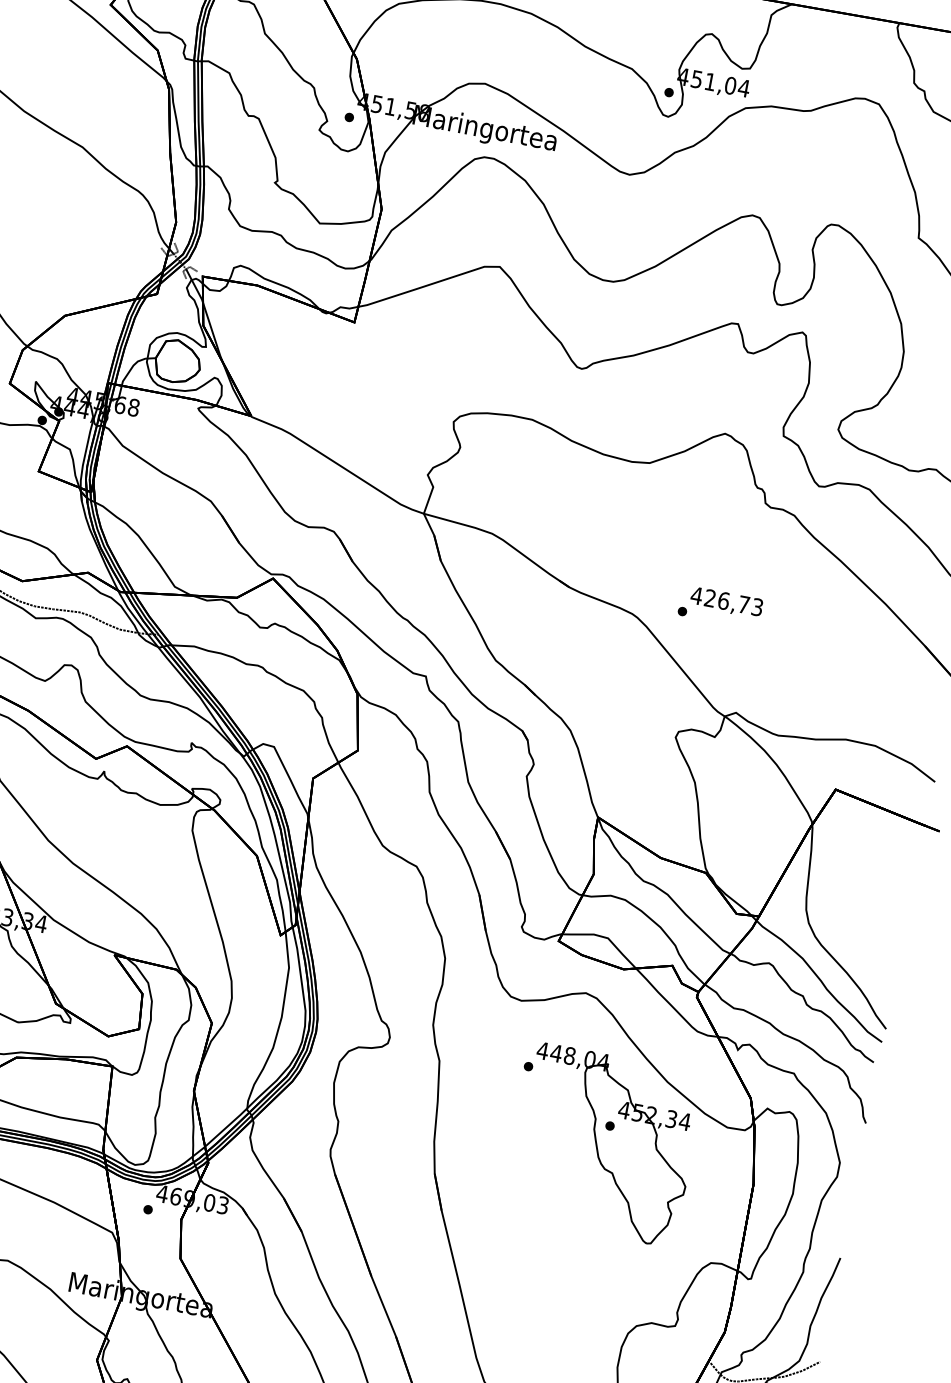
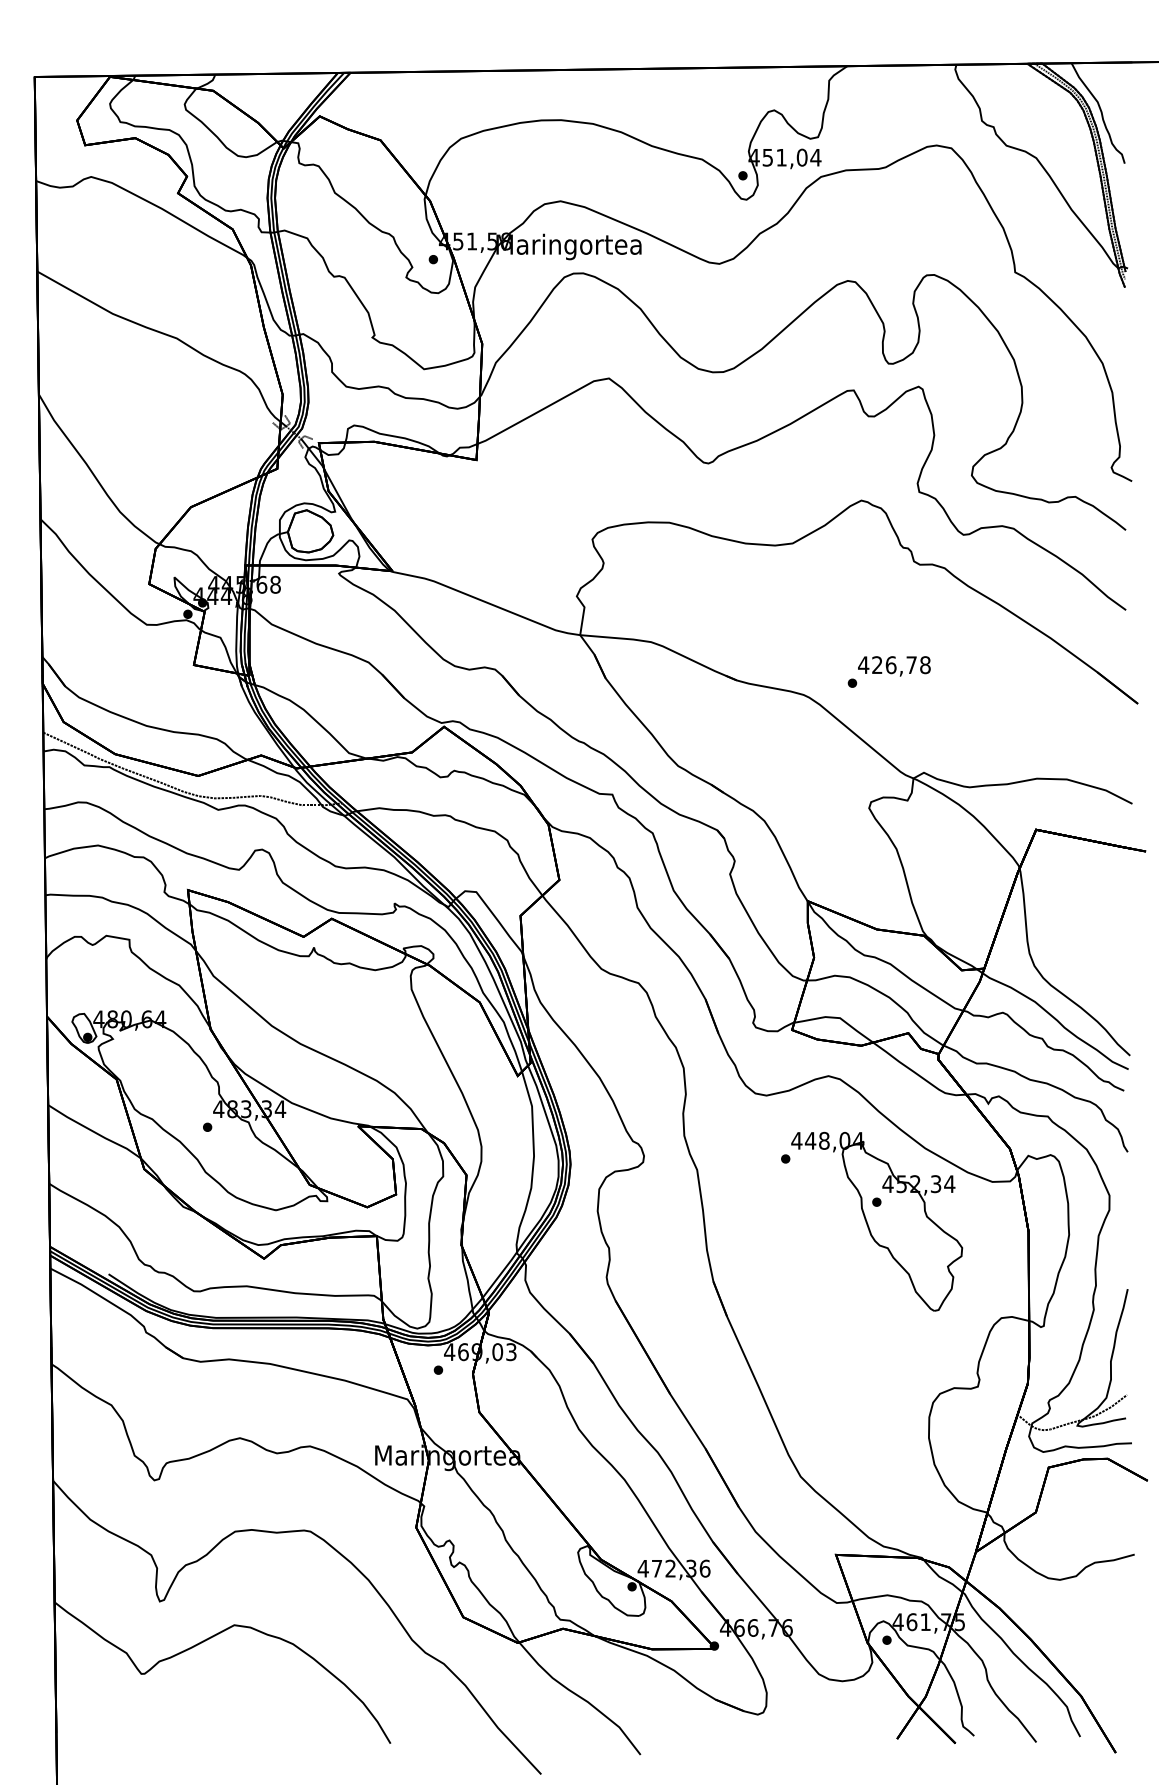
text: (757, 607) -> (925, 665), 426,73 -> 426,78

